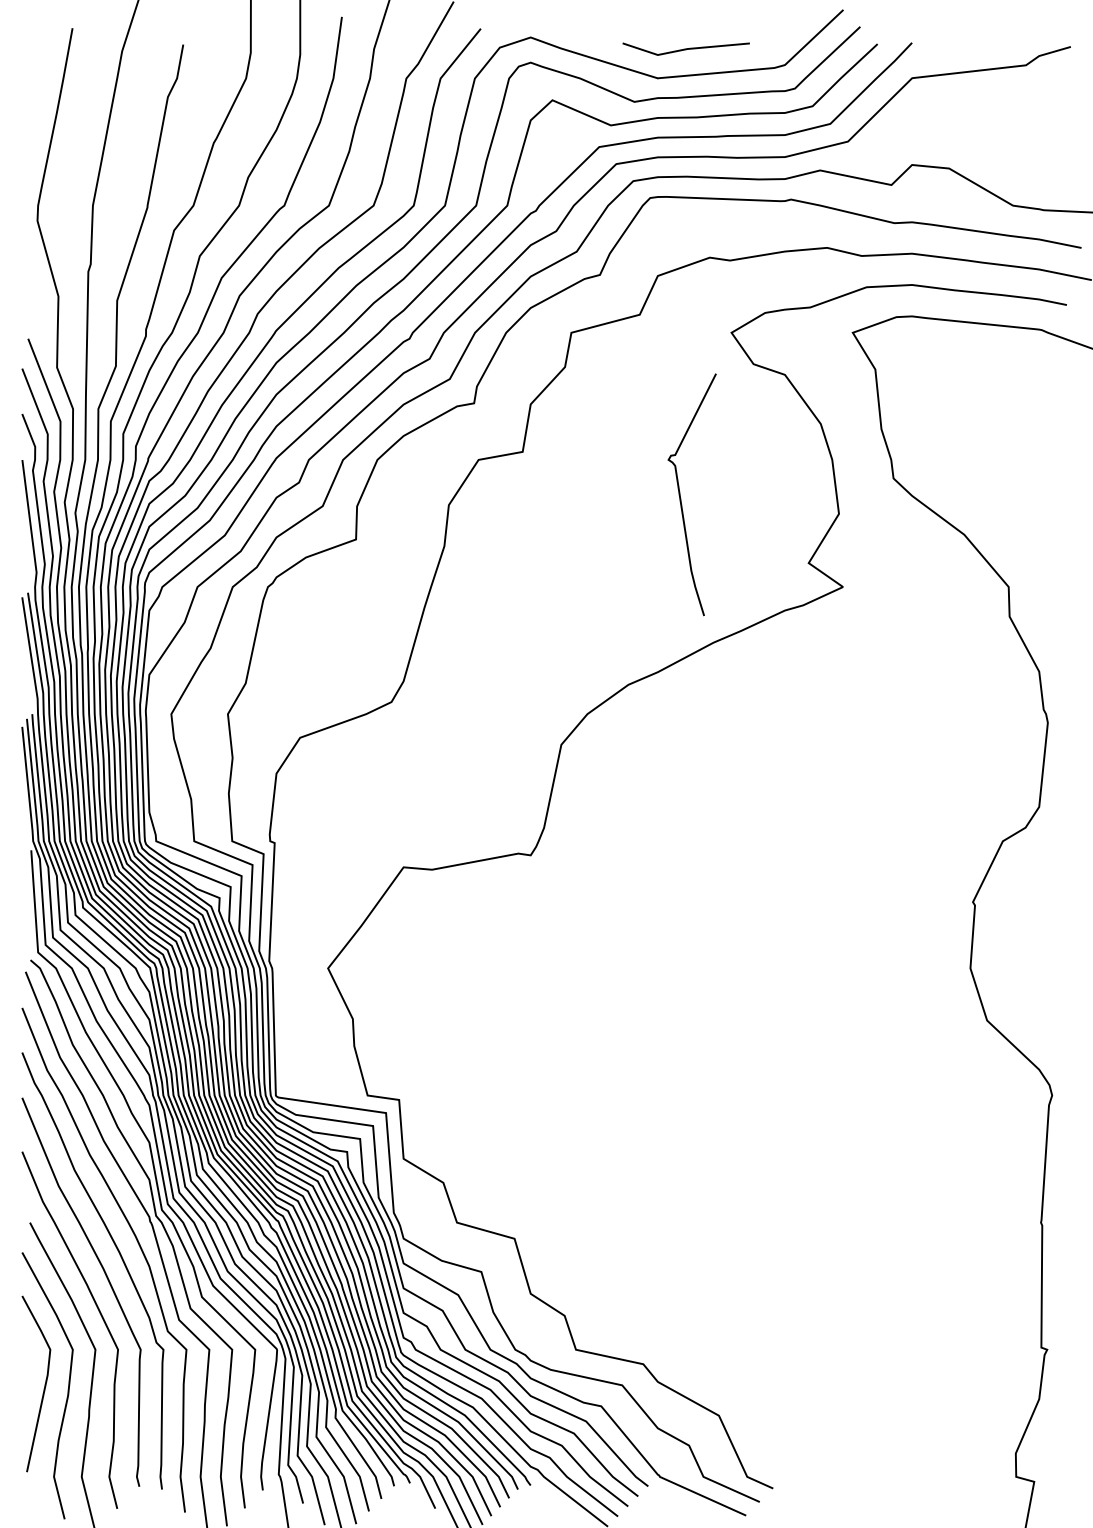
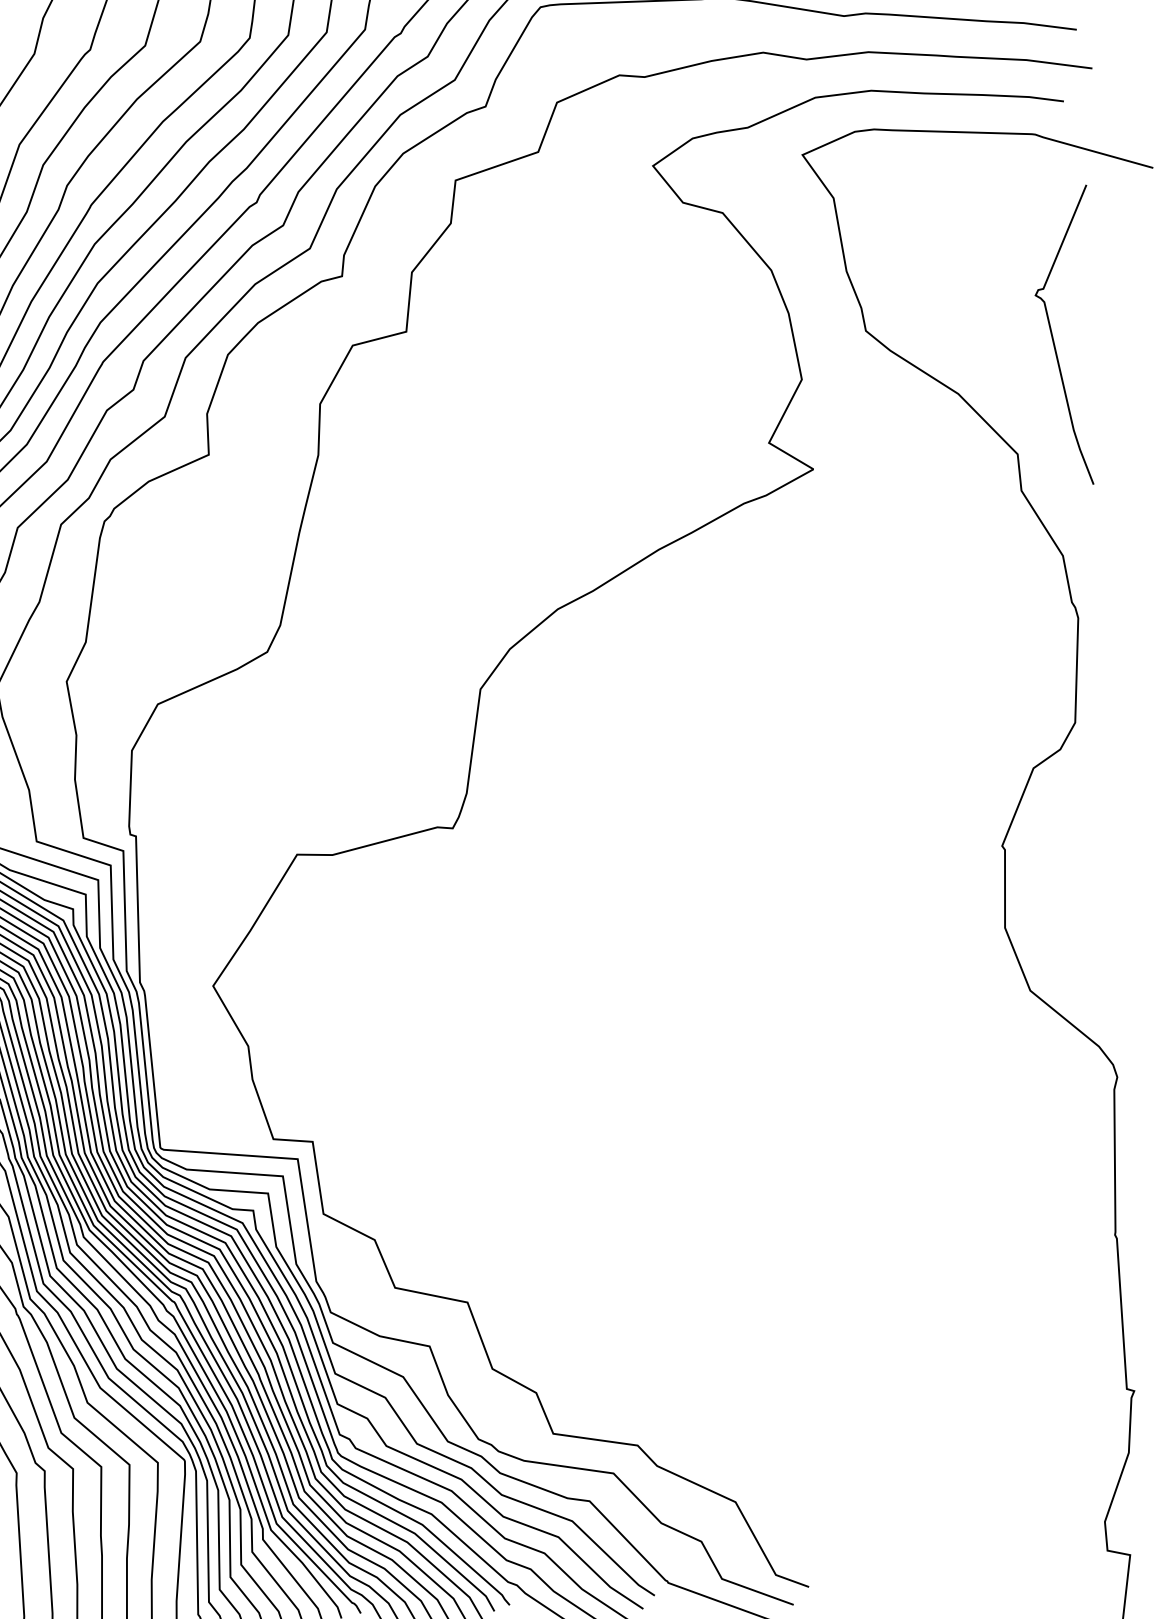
curve: (681, 498) -> (1055, 341), moved

